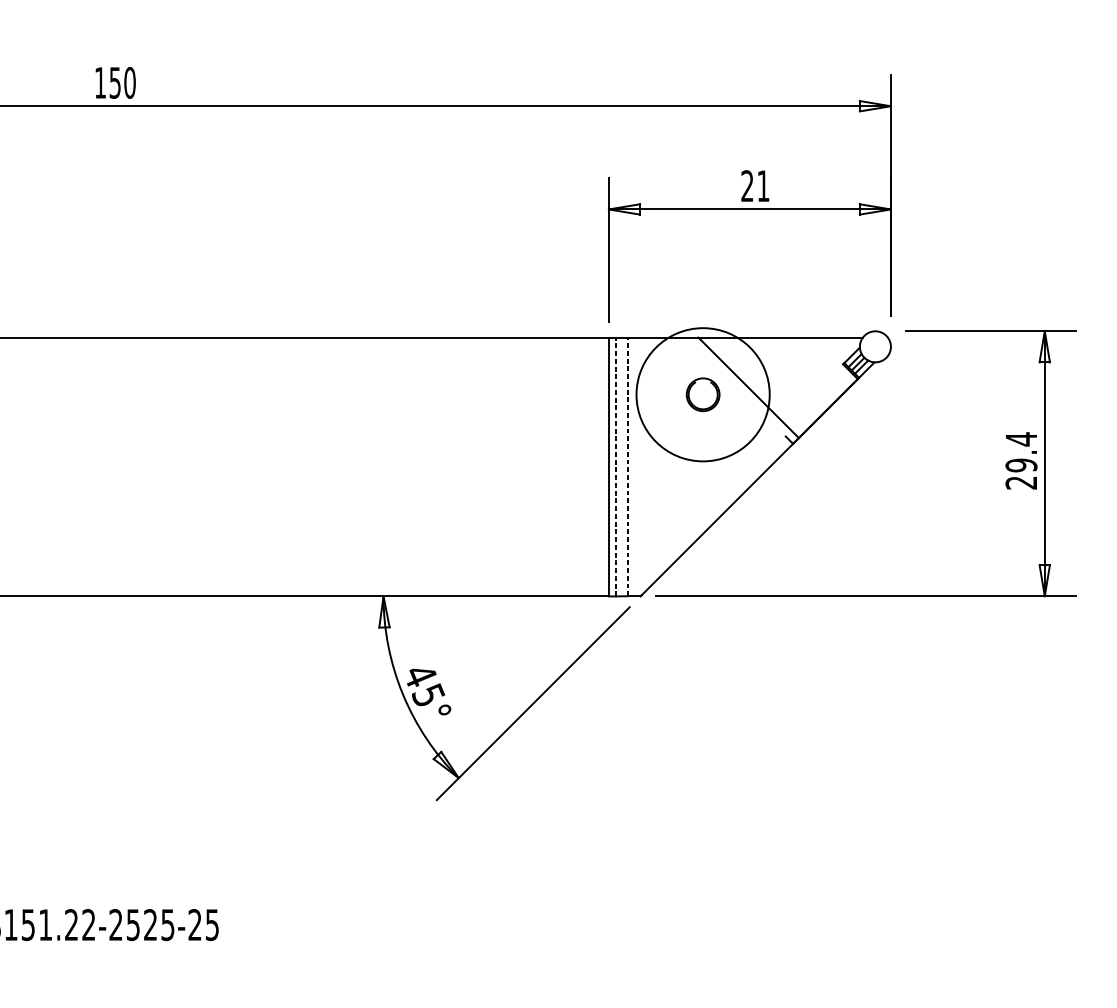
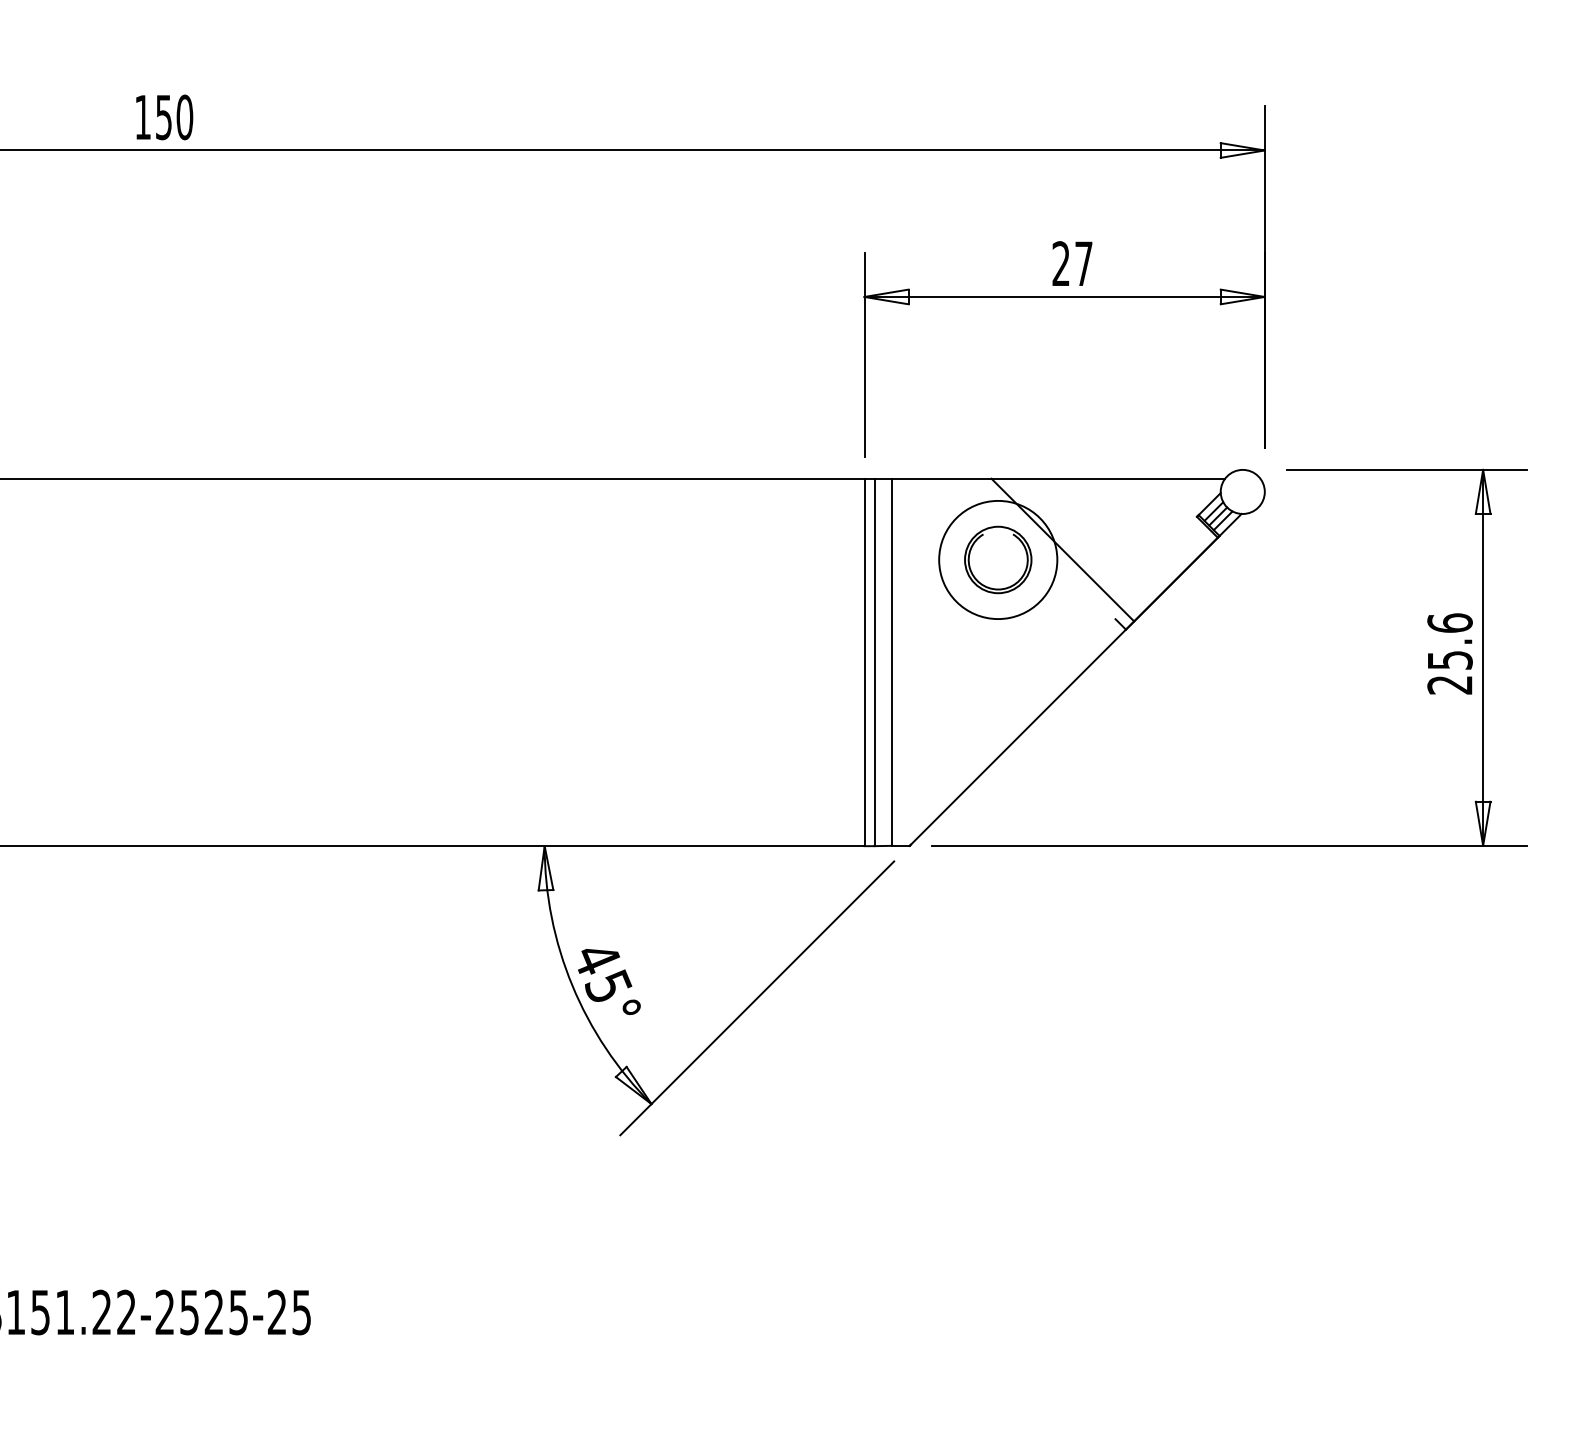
text: (763, 185) -> (1083, 263), 21 -> 27
circle: (703, 394) -> (998, 559), size x0.62
part: (703, 394) -> (998, 559), size x1.43
text: (1021, 452) -> (1449, 641), 29.4 -> 25.6
line: (615, 467) -> (874, 662), dashed -> solid
line: (628, 467) -> (892, 662), dashed -> solid

